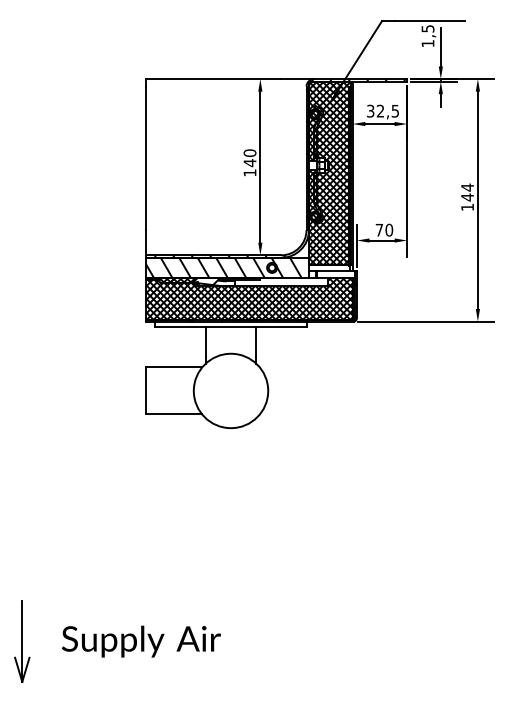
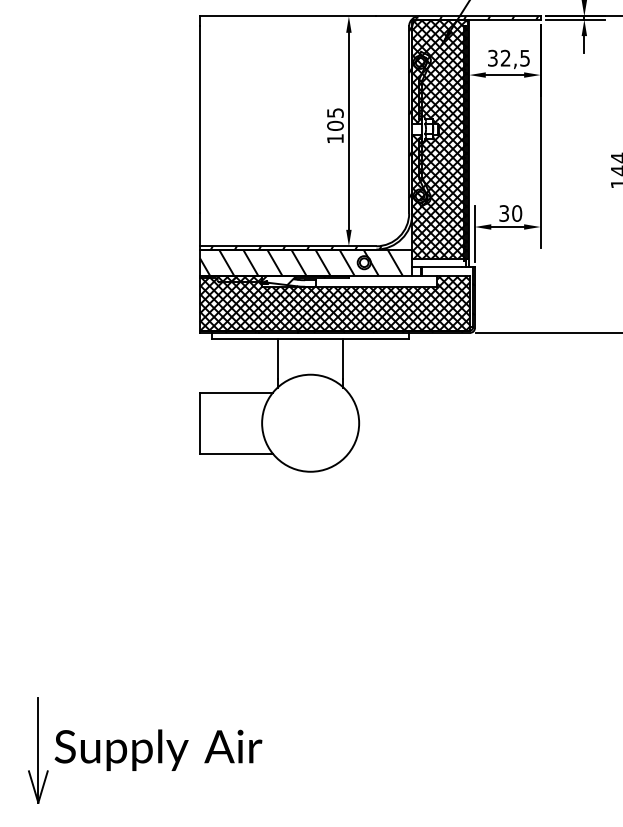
text: (249, 158) -> (334, 120), 140 -> 105
text: (379, 229) -> (504, 212), 70 -> 30
text: (141, 641) -> (158, 750), moved

